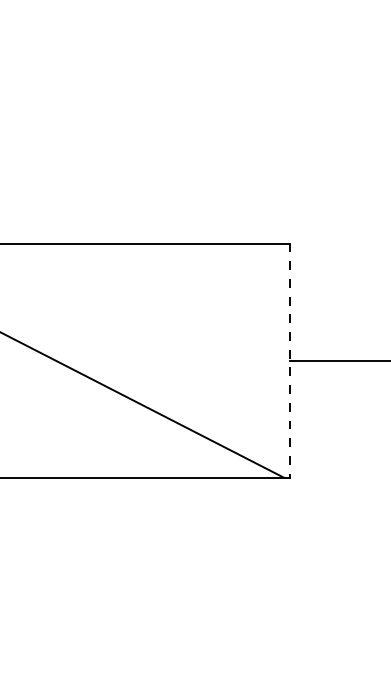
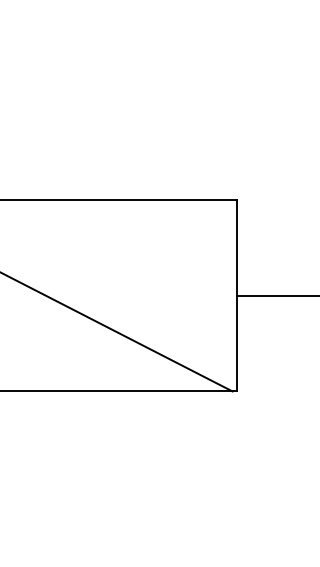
line: (290, 360) -> (237, 295), dashed -> solid

